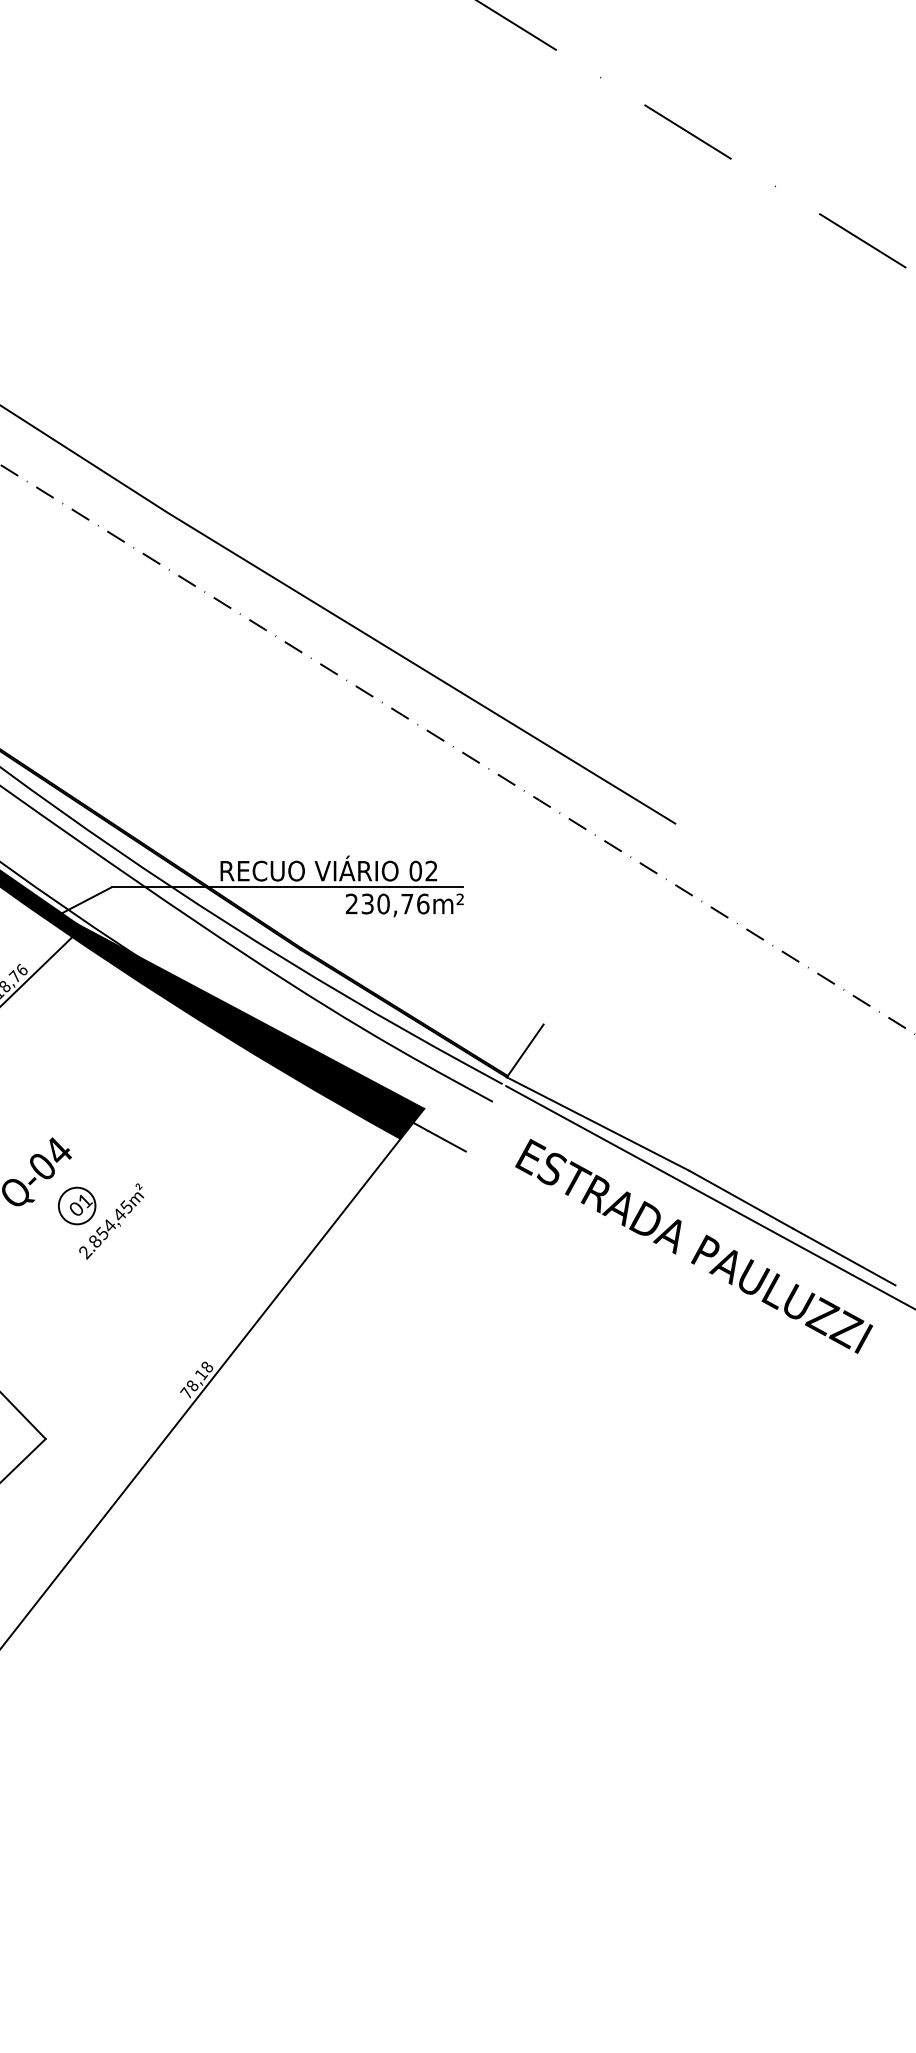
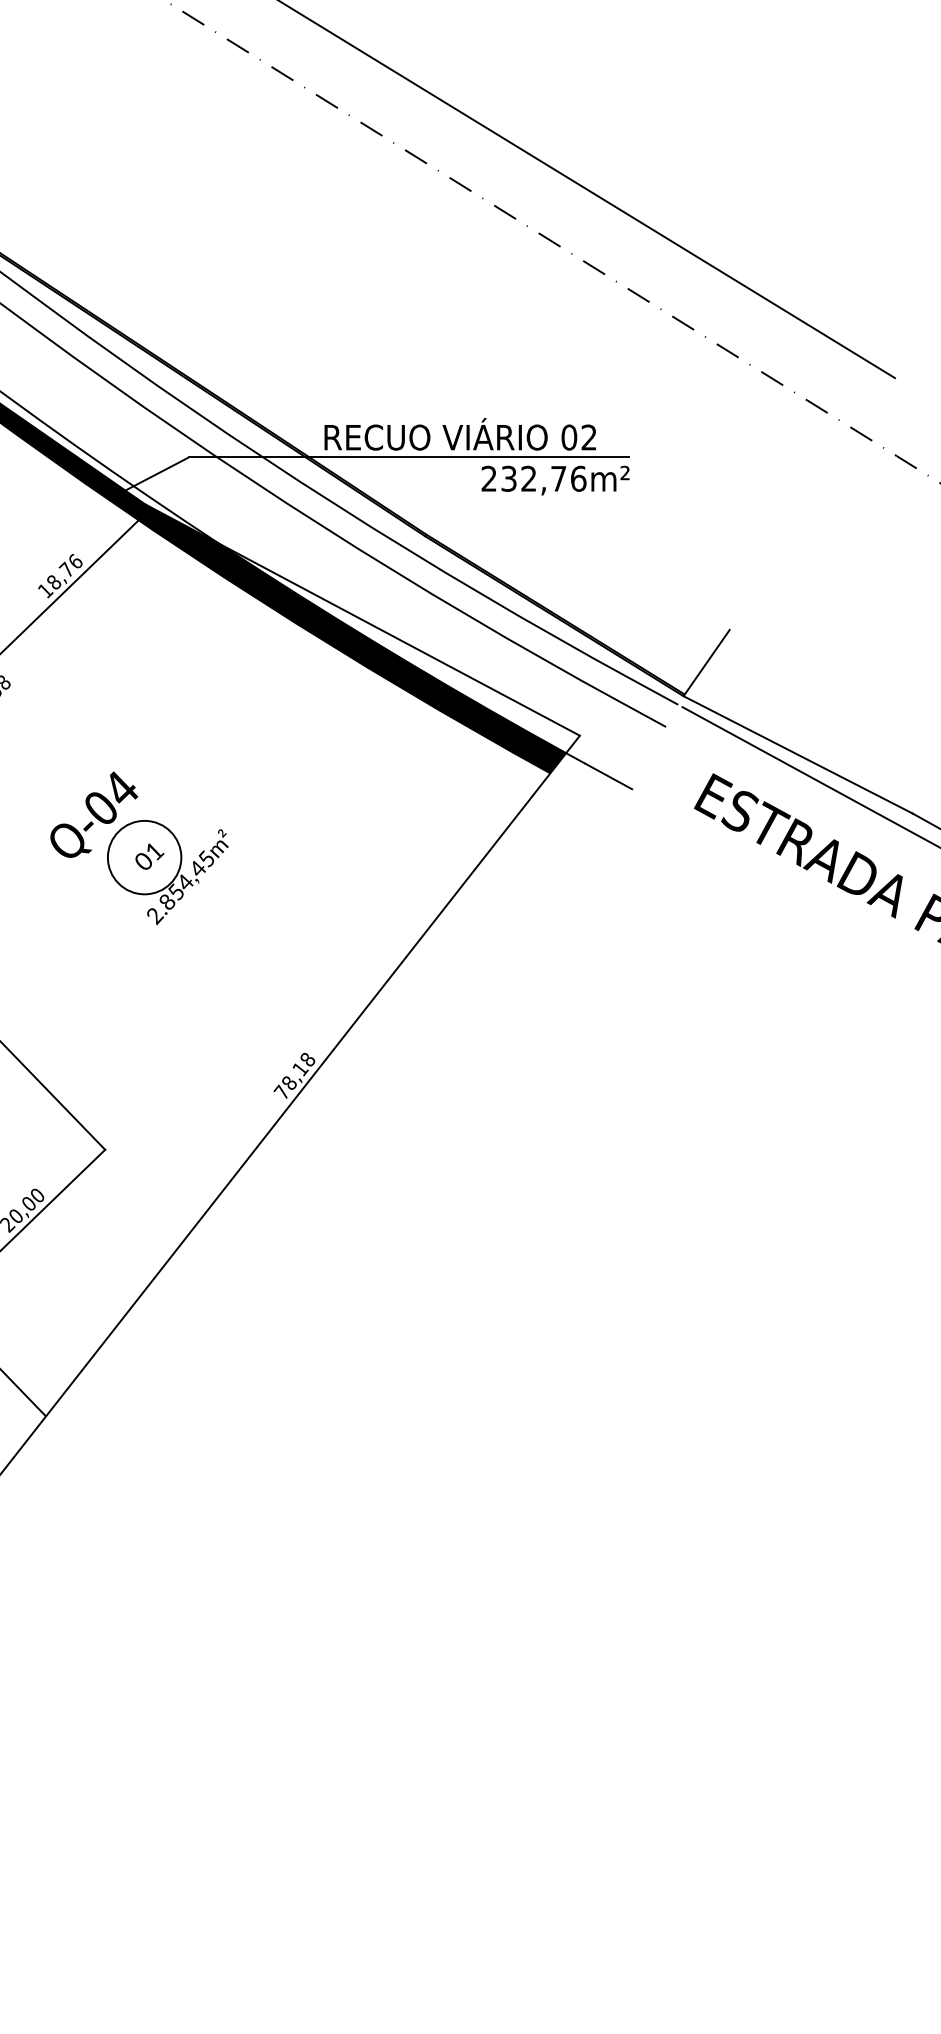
text: (383, 903) -> (528, 478), 230,76m² -> 232,76m²
fill: (280, 1038) -> (399, 647), removed
circle: (76, 1205) -> (143, 856), size x1.6

